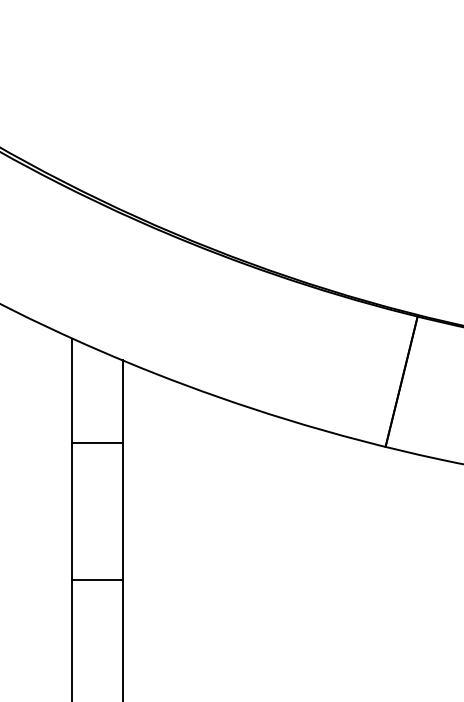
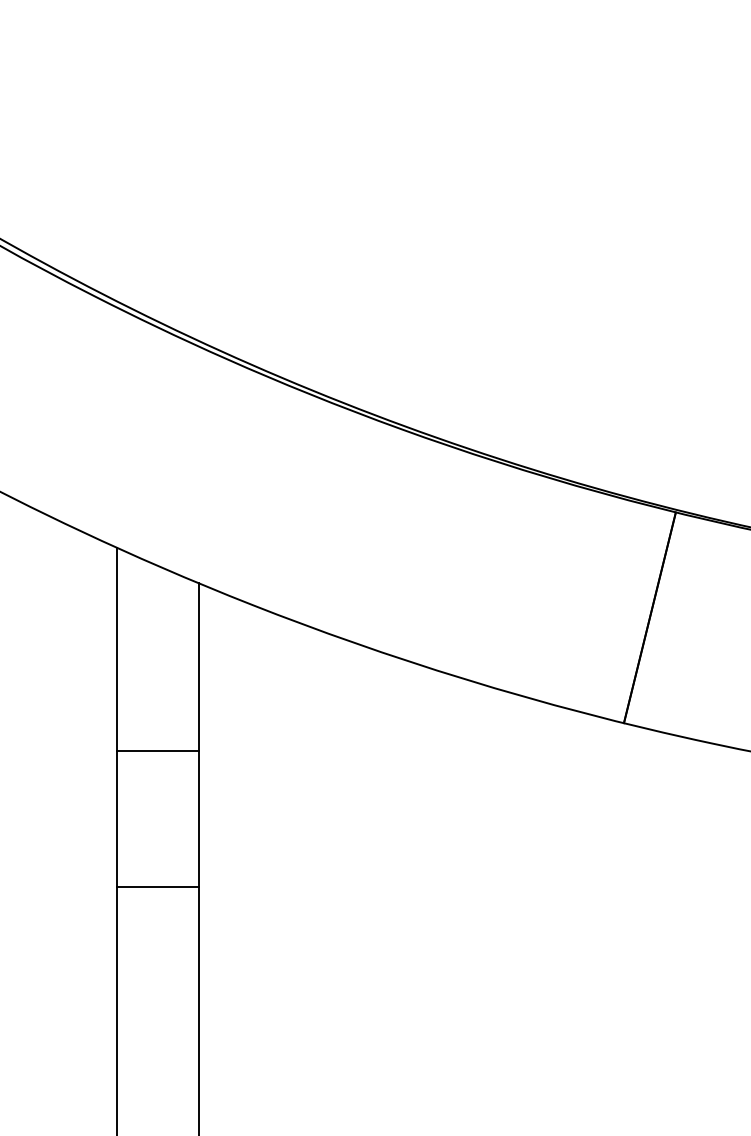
line: (97, 443) -> (157, 751), moved
line: (97, 580) -> (157, 887), moved

